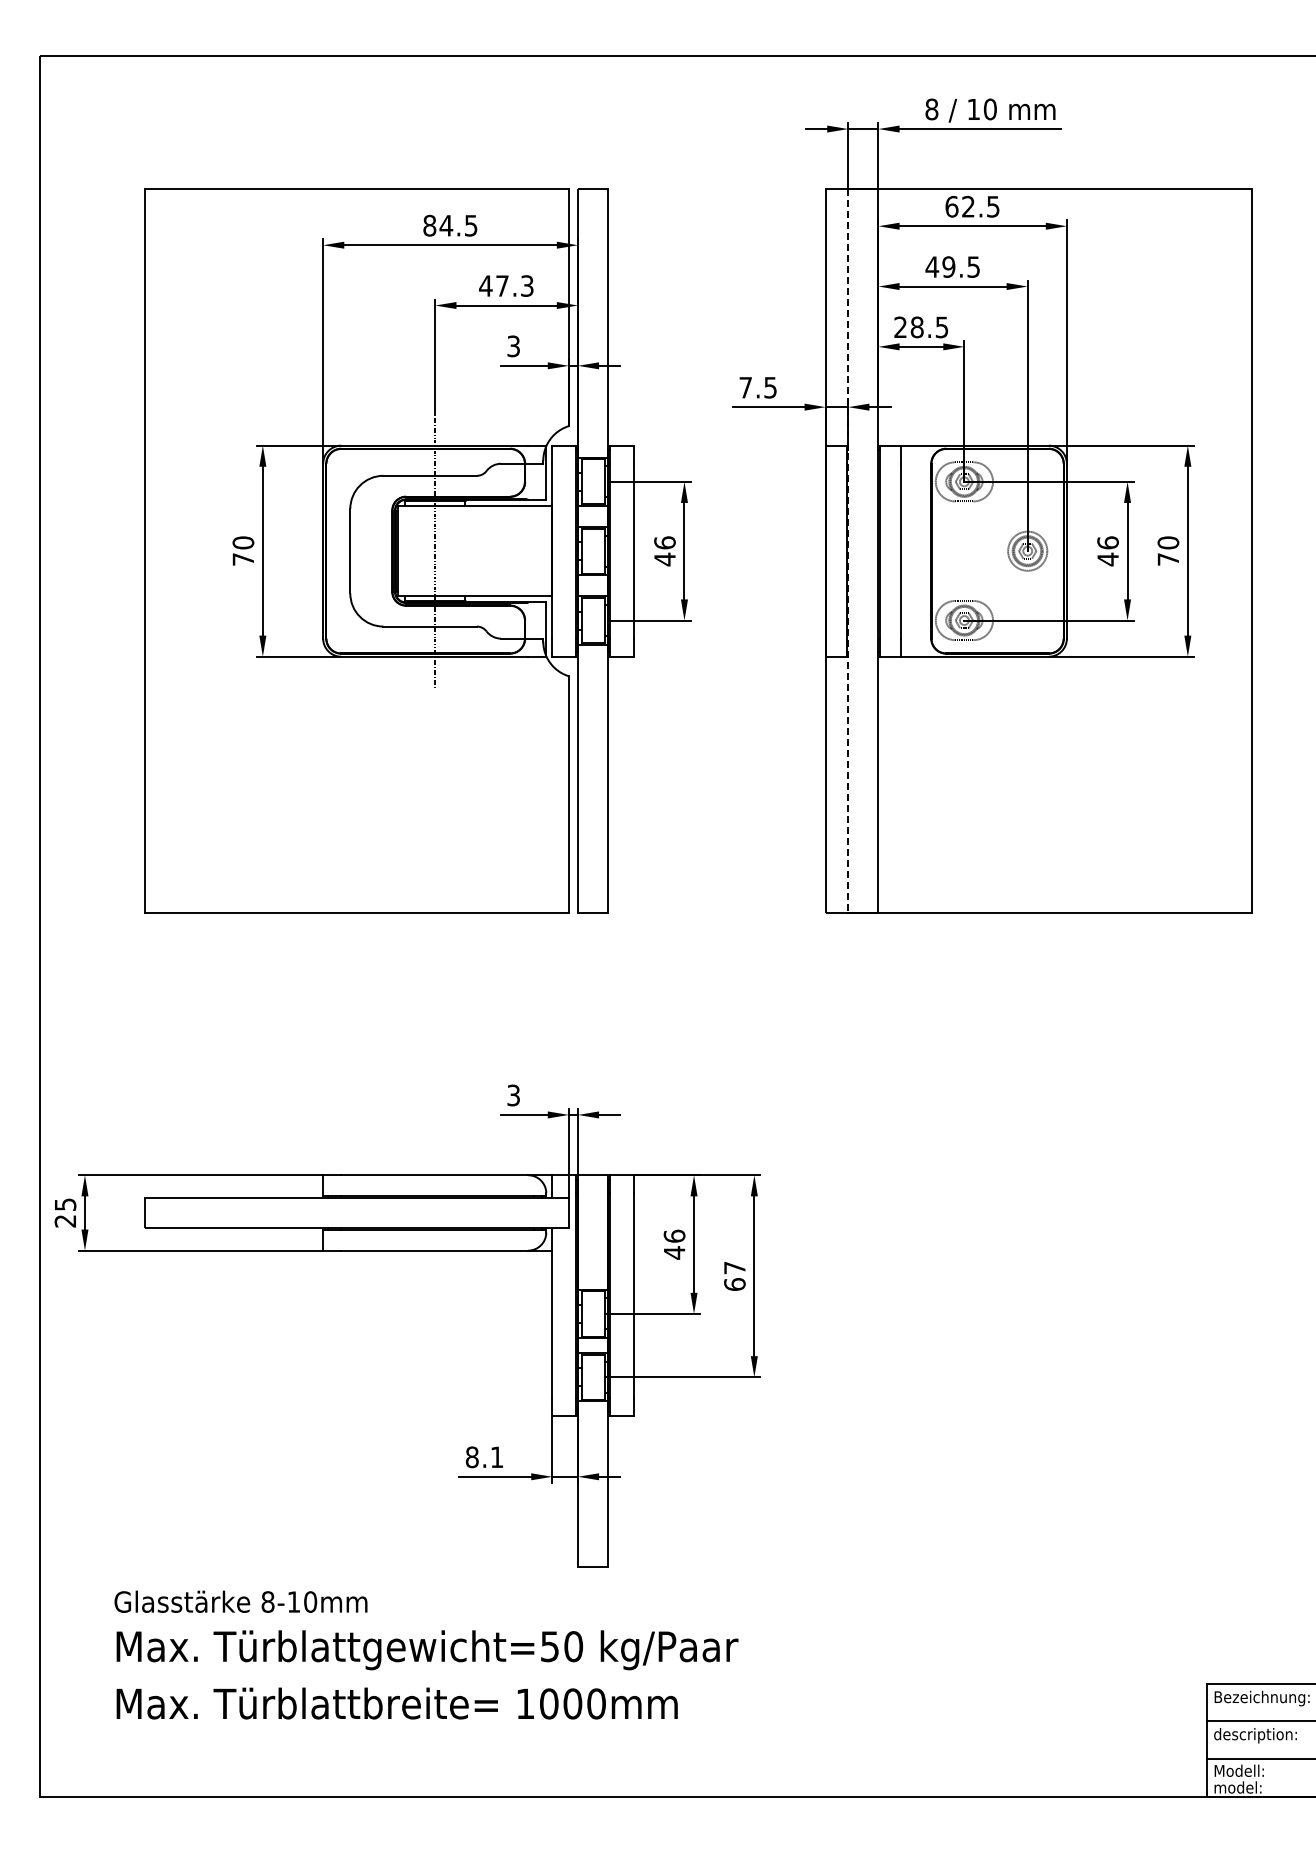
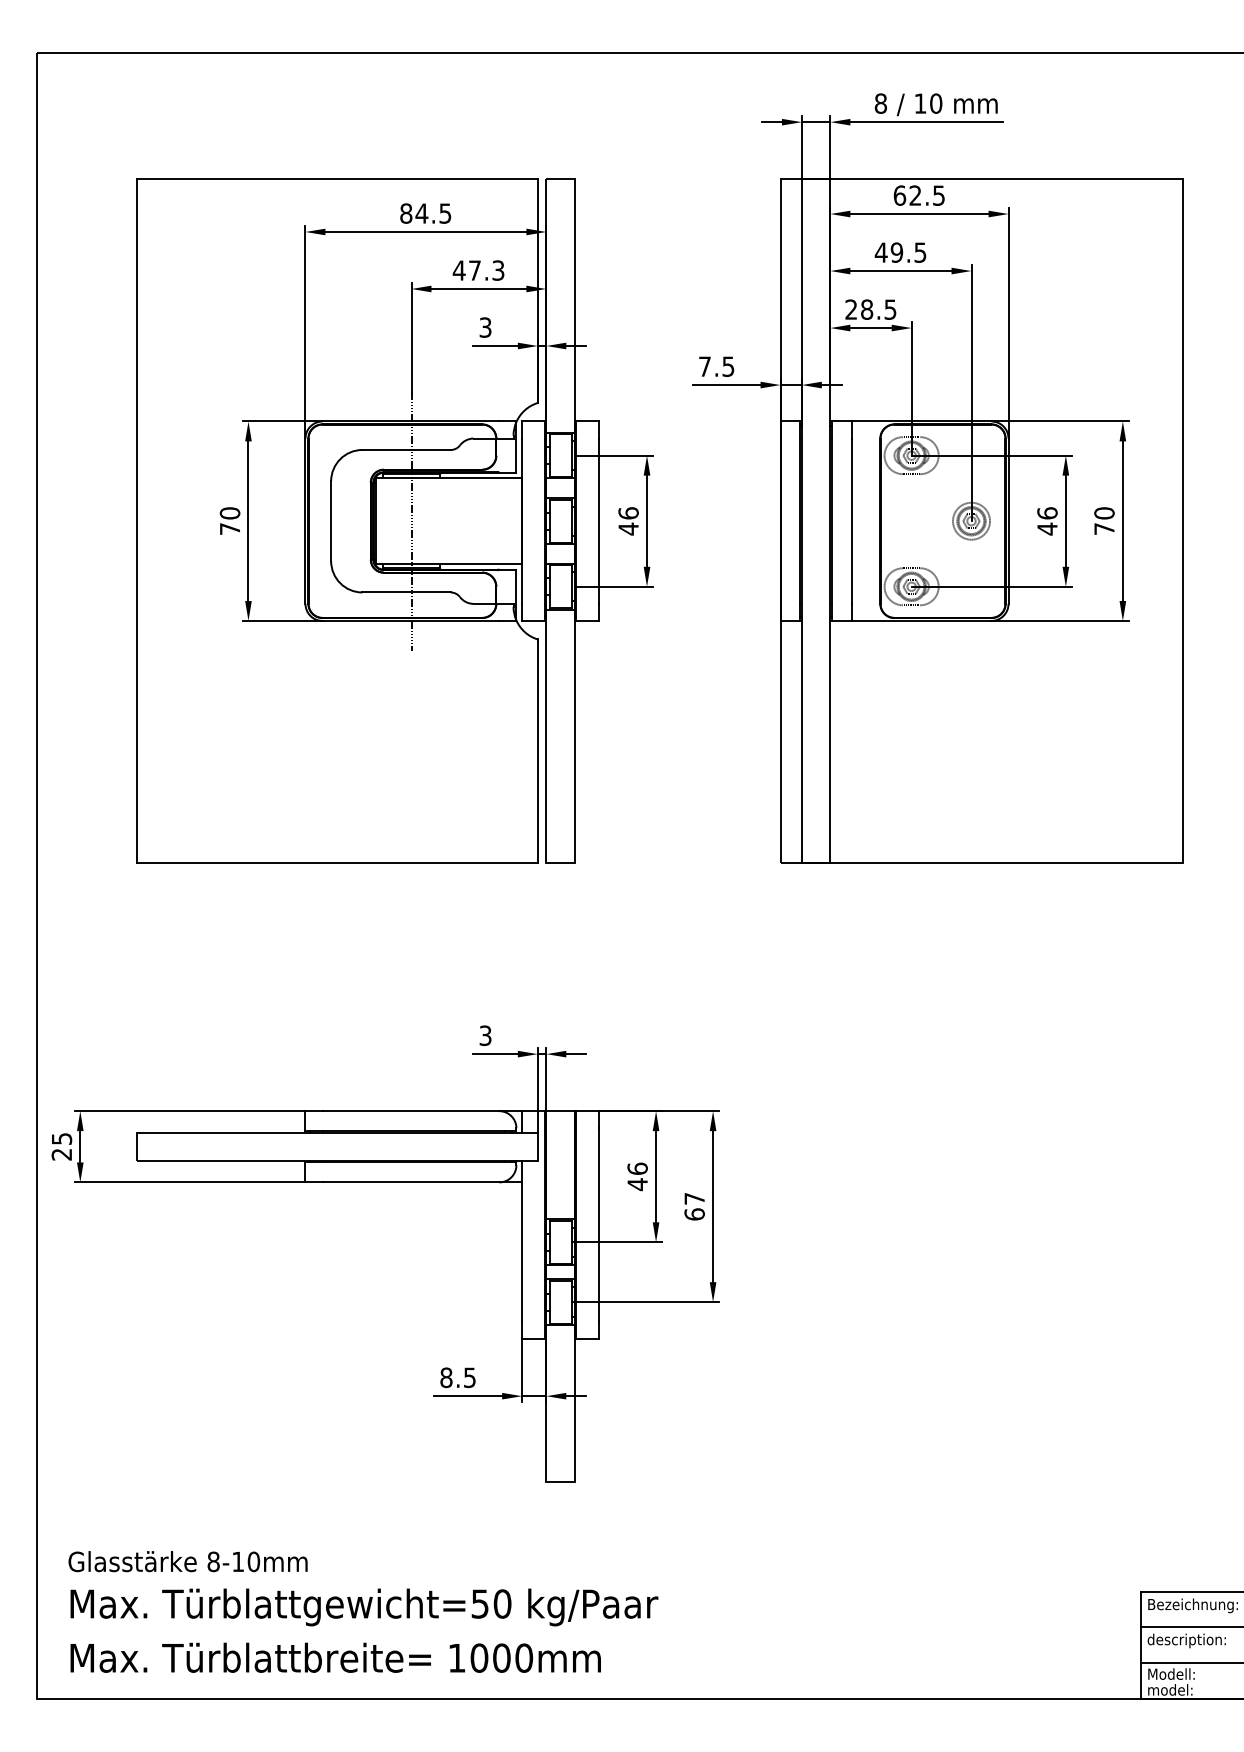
line: (848, 551) -> (802, 521), dashed -> solid
text: (497, 1457) -> (470, 1377), 8.1 -> 8.5
text: (426, 1654) -> (363, 1611), moved

